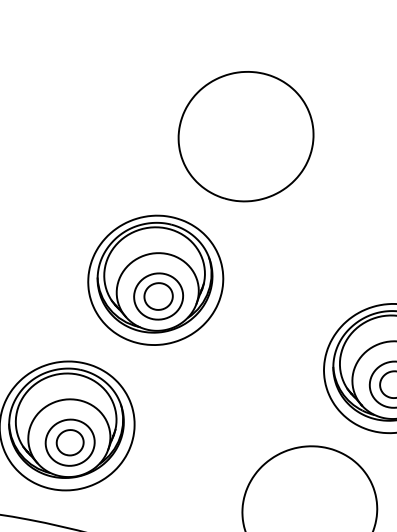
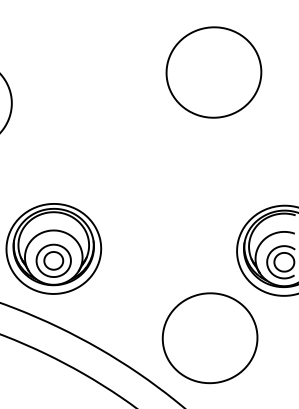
part: (155, 279) -> (133, 159), removed

